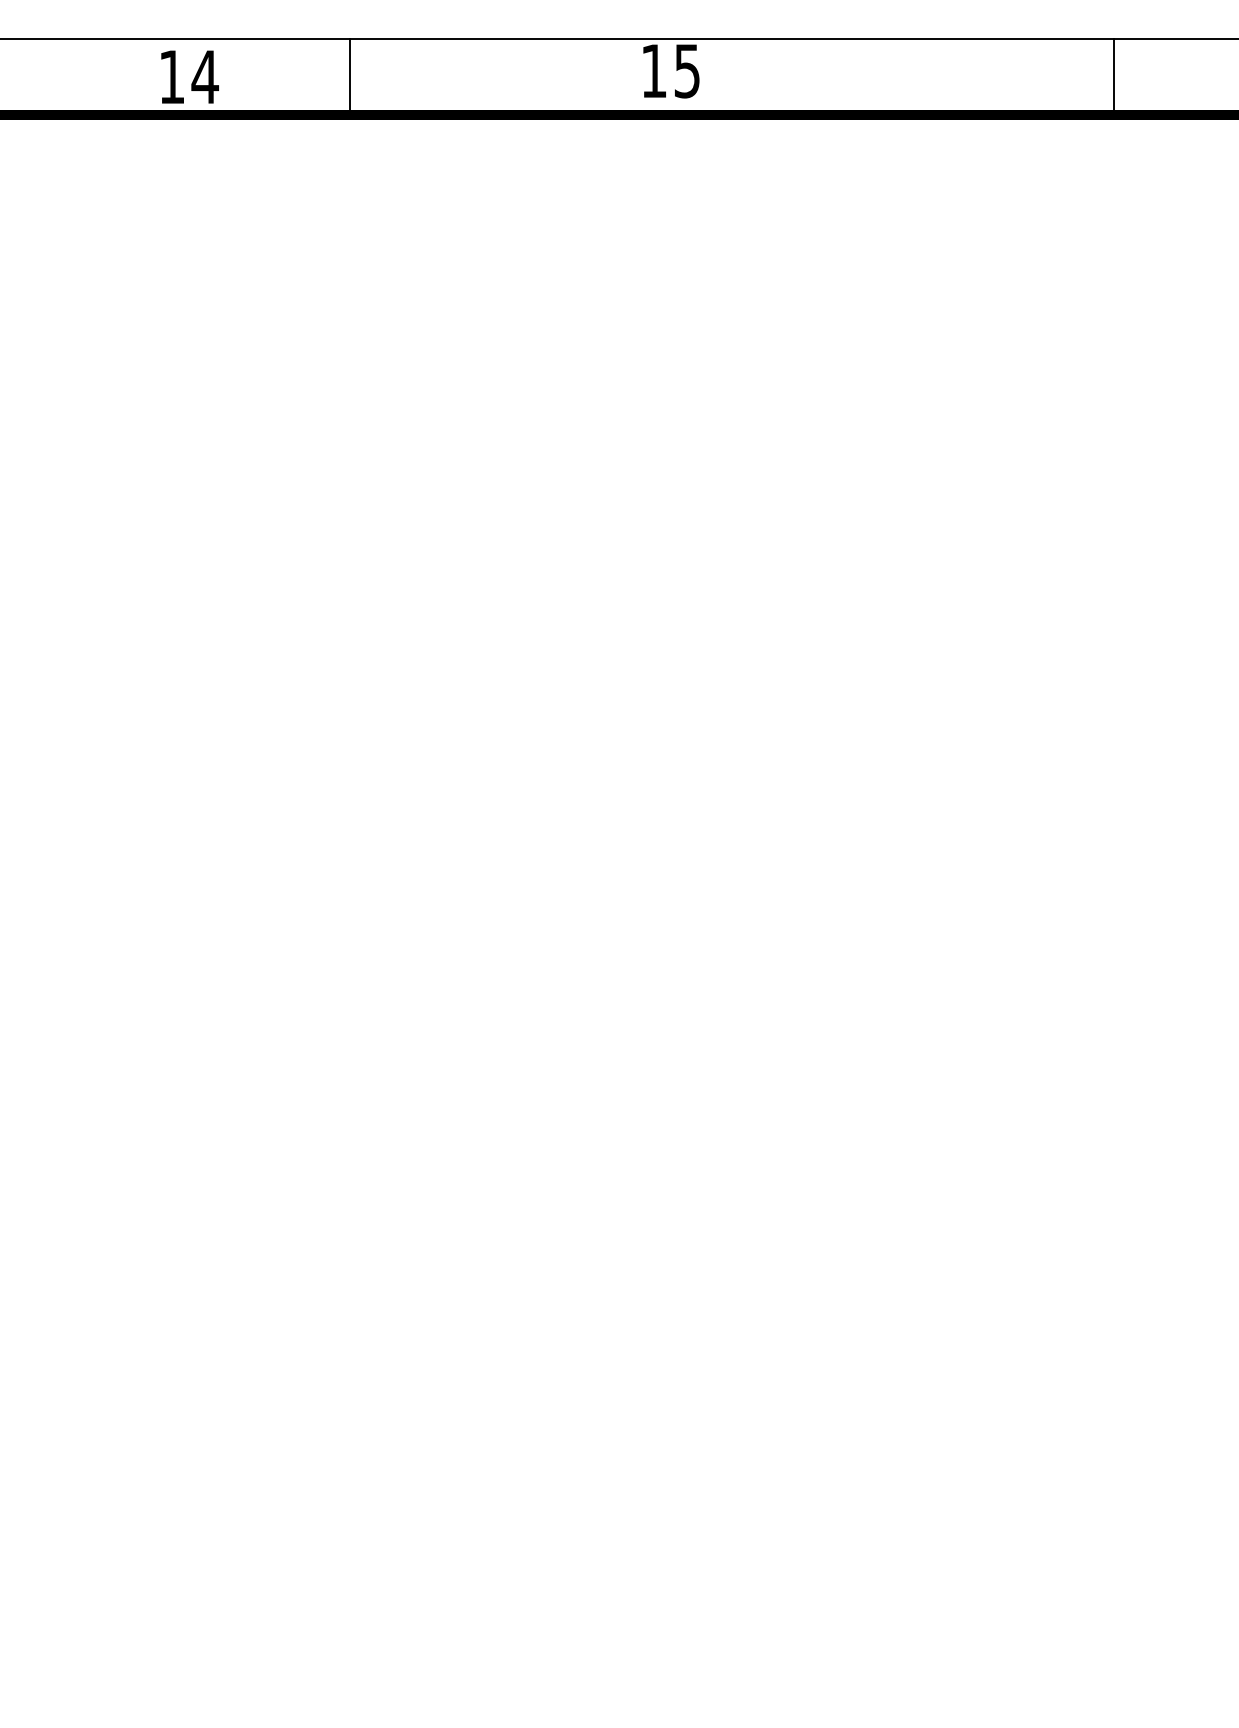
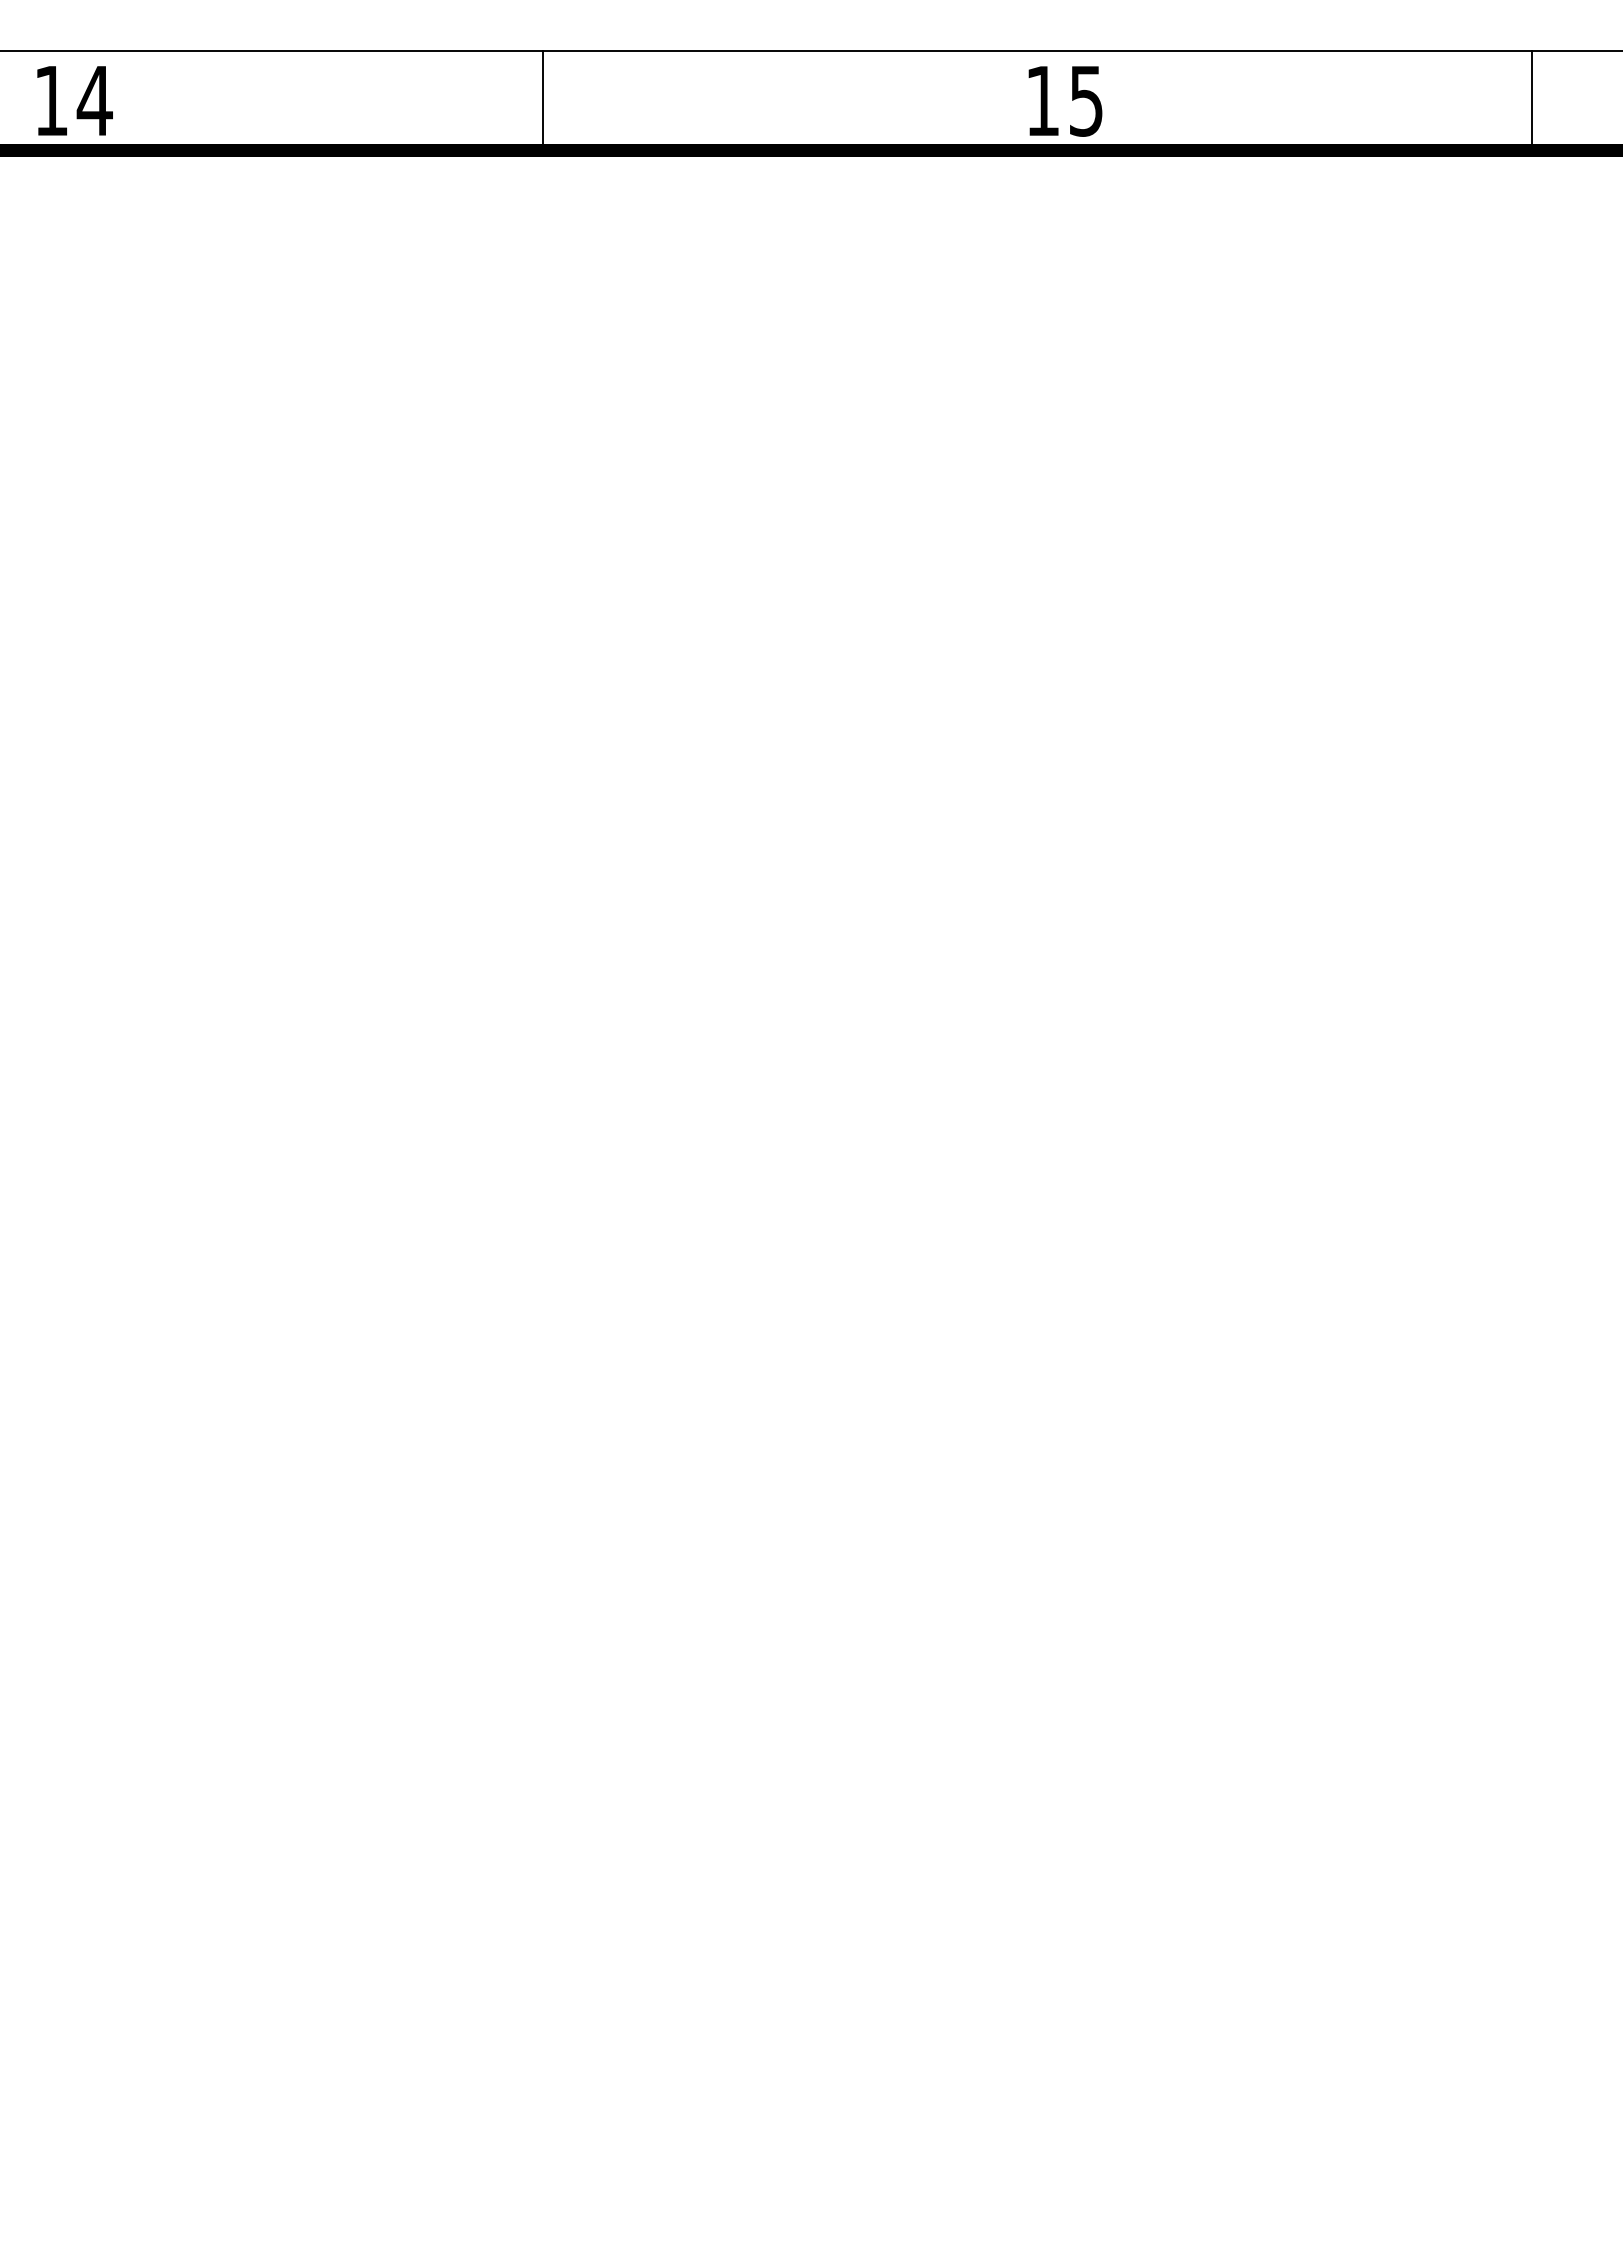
text: (671, 71) -> (1065, 101), moved
text: (189, 76) -> (74, 100), moved
line: (349, 76) -> (542, 100), moved
line: (1114, 76) -> (1532, 100), moved

